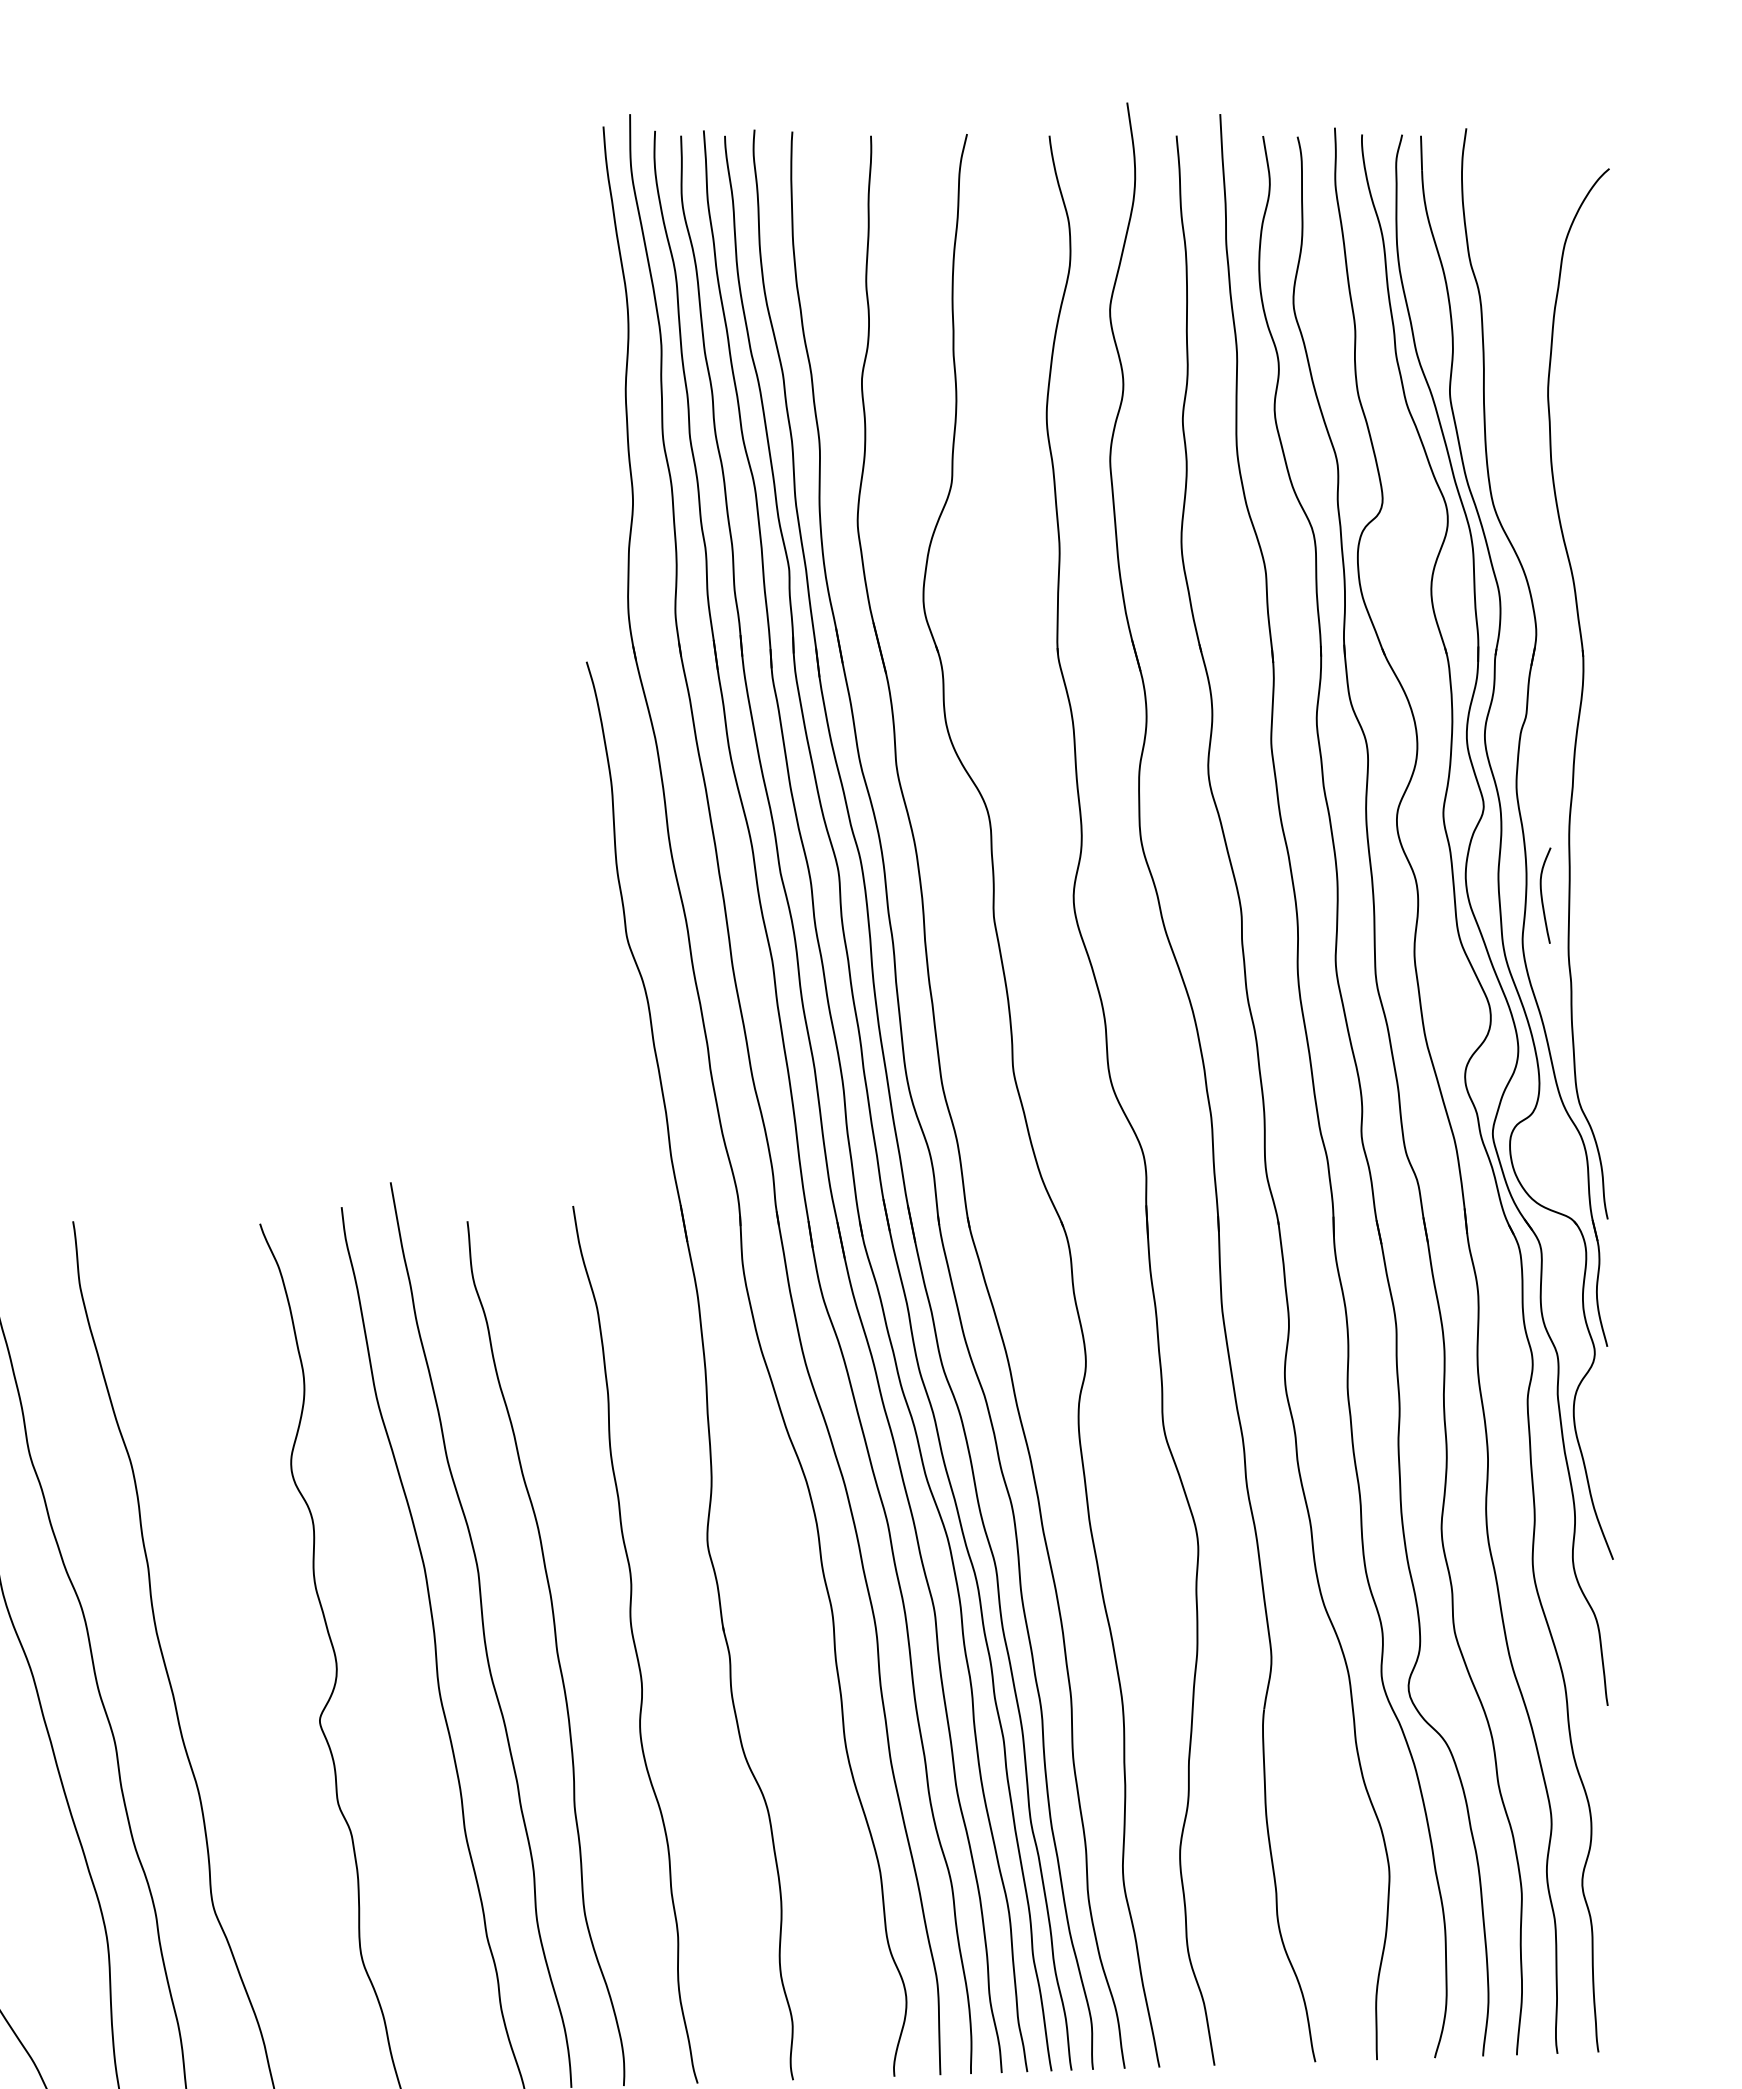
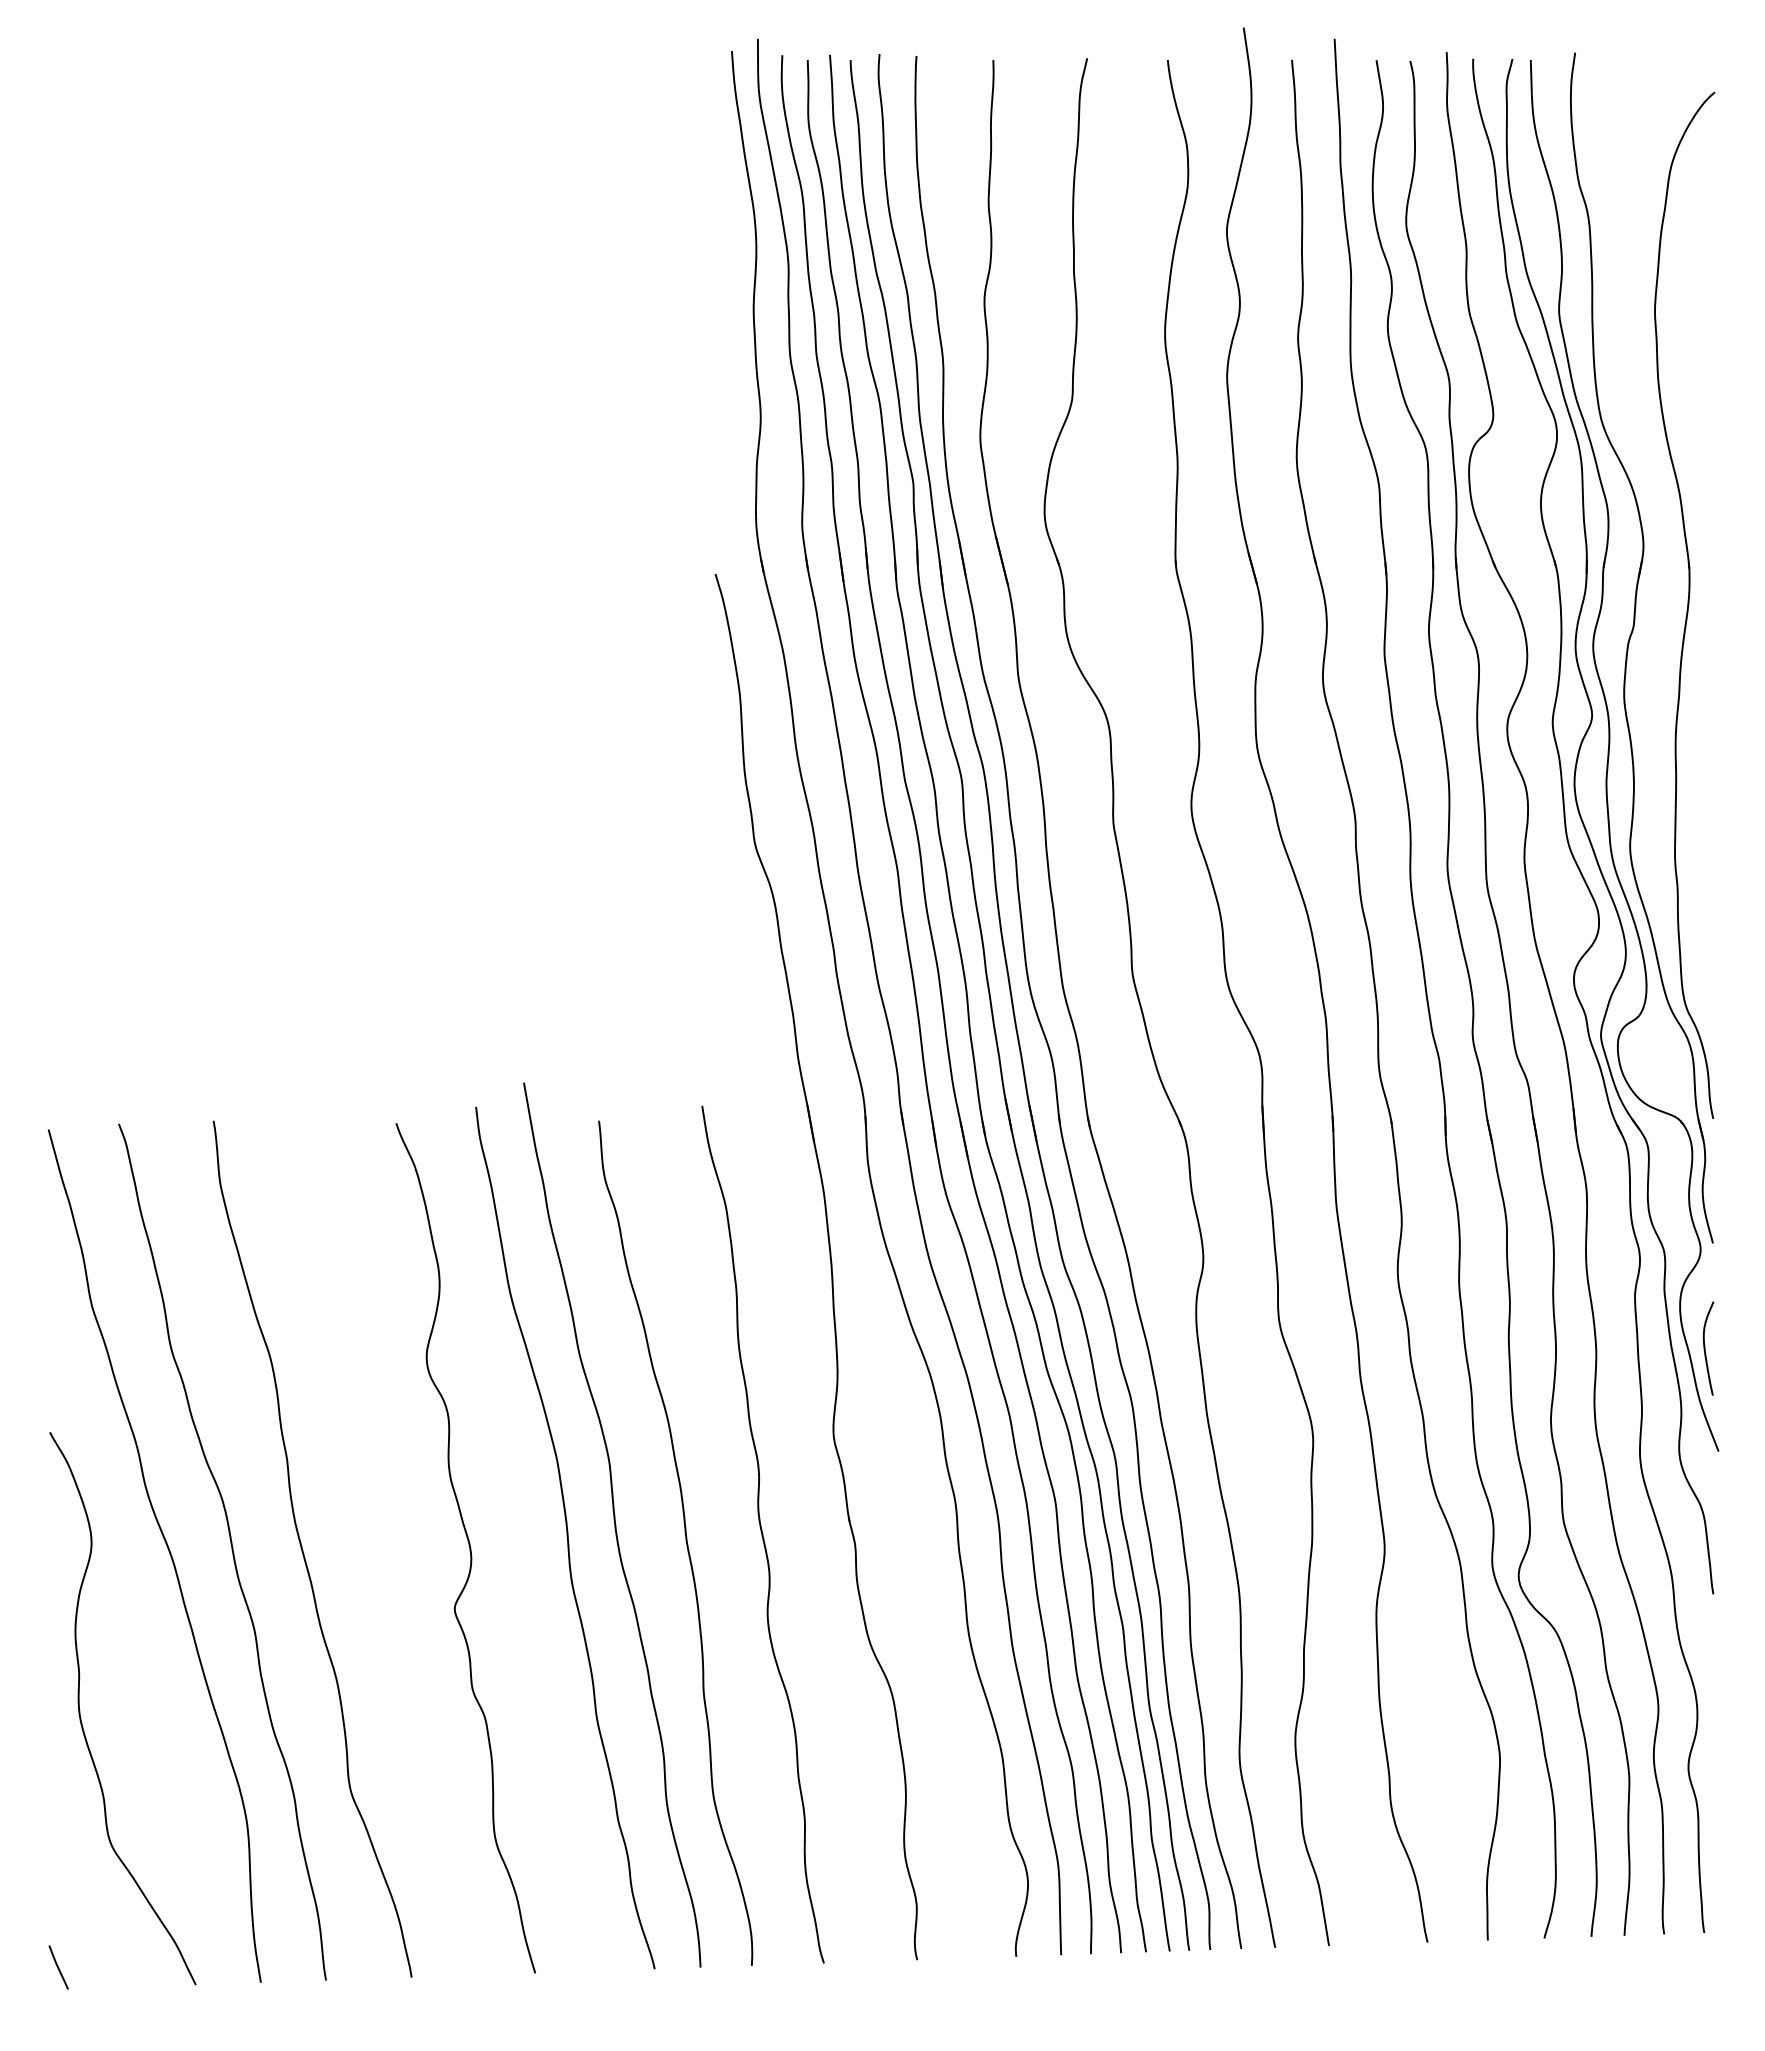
curve: (1542, 895) -> (1705, 1348), moved

